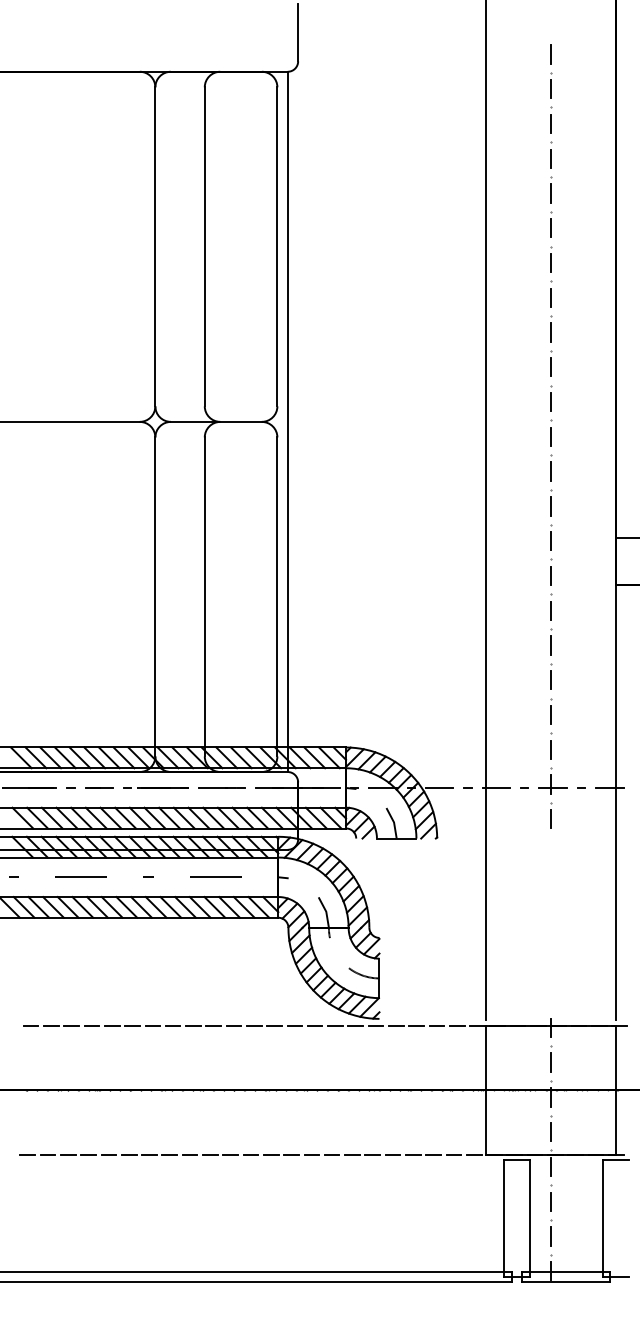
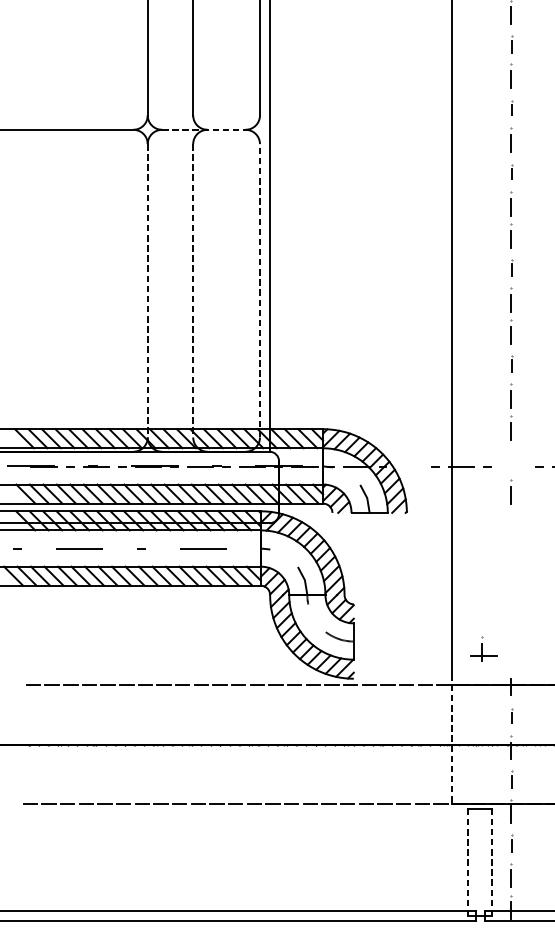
part: (551, 328) -> (512, 43), size x0.7
part: (551, 398) -> (512, 108), size x0.6
line: (216, 421) -> (203, 129), solid -> dashed
part: (551, 467) -> (512, 171), size x0.6
part: (551, 571) -> (512, 267), size x0.7
line: (277, 596) -> (260, 290), solid -> dashed
line: (155, 597) -> (147, 291), solid -> dashed
line: (204, 597) -> (192, 291), solid -> dashed
part: (551, 676) -> (512, 363), size x0.7
part: (552, 780) -> (483, 648), moved
line: (439, 788) -> (409, 466), removed
part: (551, 1058) -> (512, 715), size x0.6
line: (485, 1090) -> (451, 744), solid -> dashed
part: (551, 1128) -> (512, 779), size x0.7
part: (551, 1197) -> (512, 842), size x0.7
line: (530, 1218) -> (492, 862), solid -> dashed
line: (504, 1219) -> (468, 863), solid -> dashed

